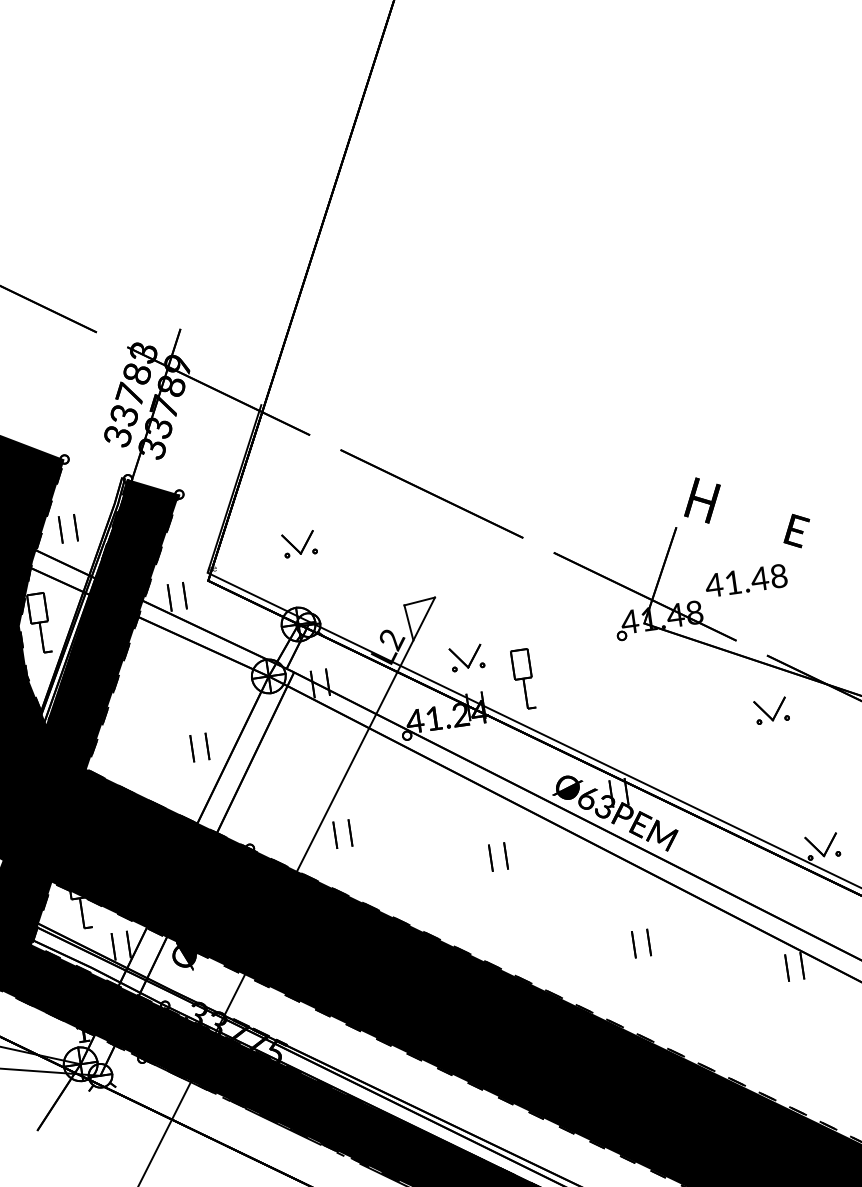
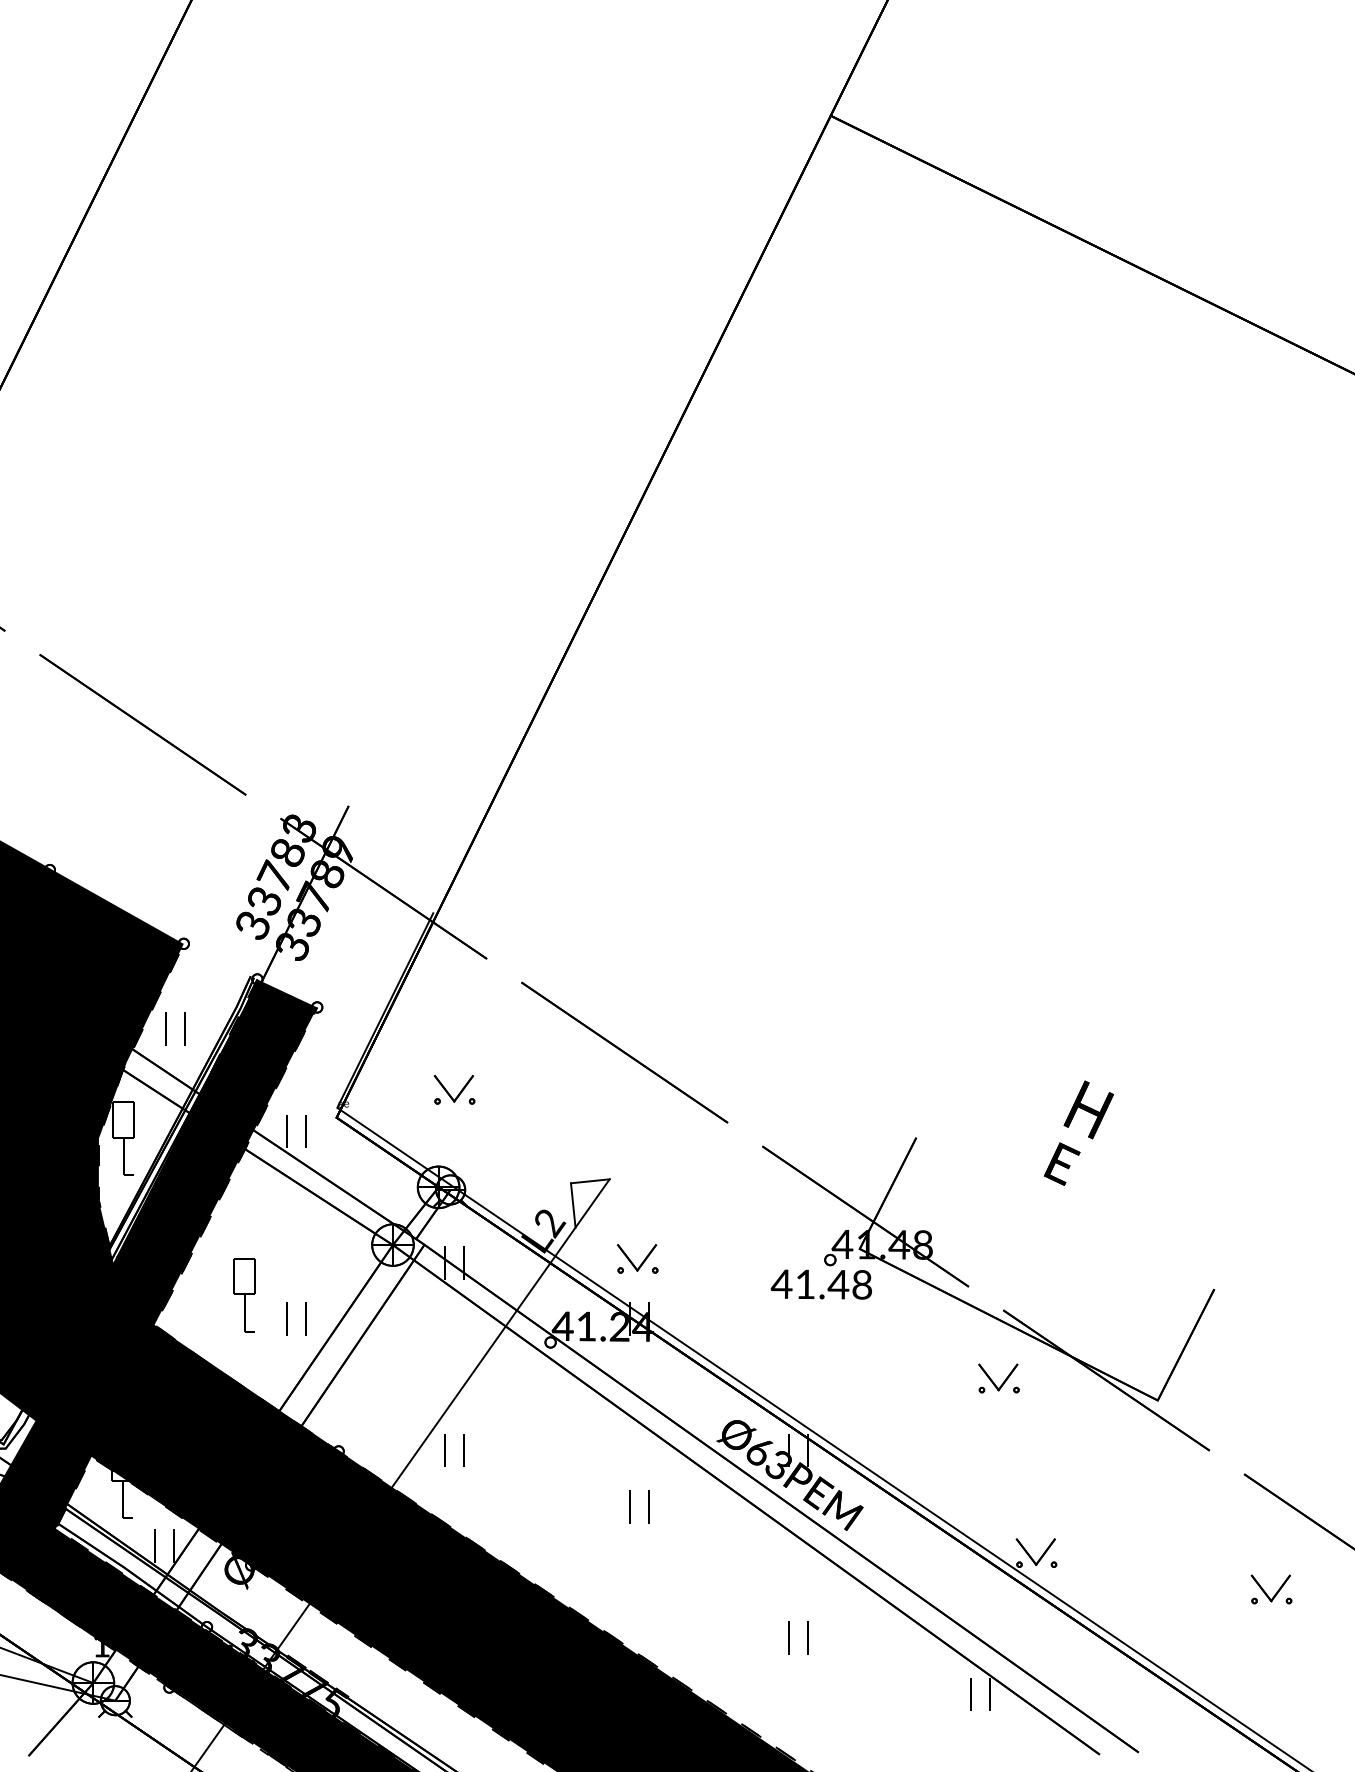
text: (702, 500) -> (1088, 1109), moved
text: (745, 580) -> (820, 1284), moved
part: (523, 679) -> (244, 1295), moved

